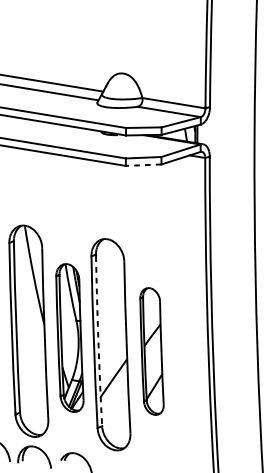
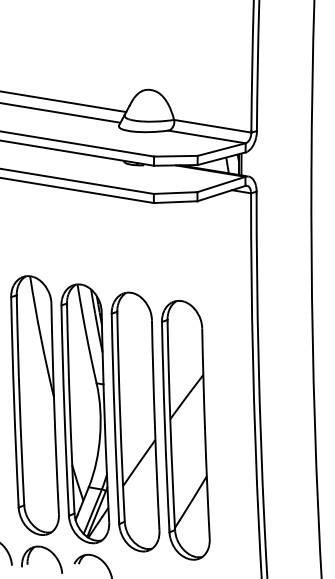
line: (143, 165) -> (175, 202), dashed -> solid
part: (70, 337) -> (85, 413), size x1.43
arc: (98, 341) -> (120, 417), dashed -> solid
part: (151, 351) -> (185, 430), size x1.67

